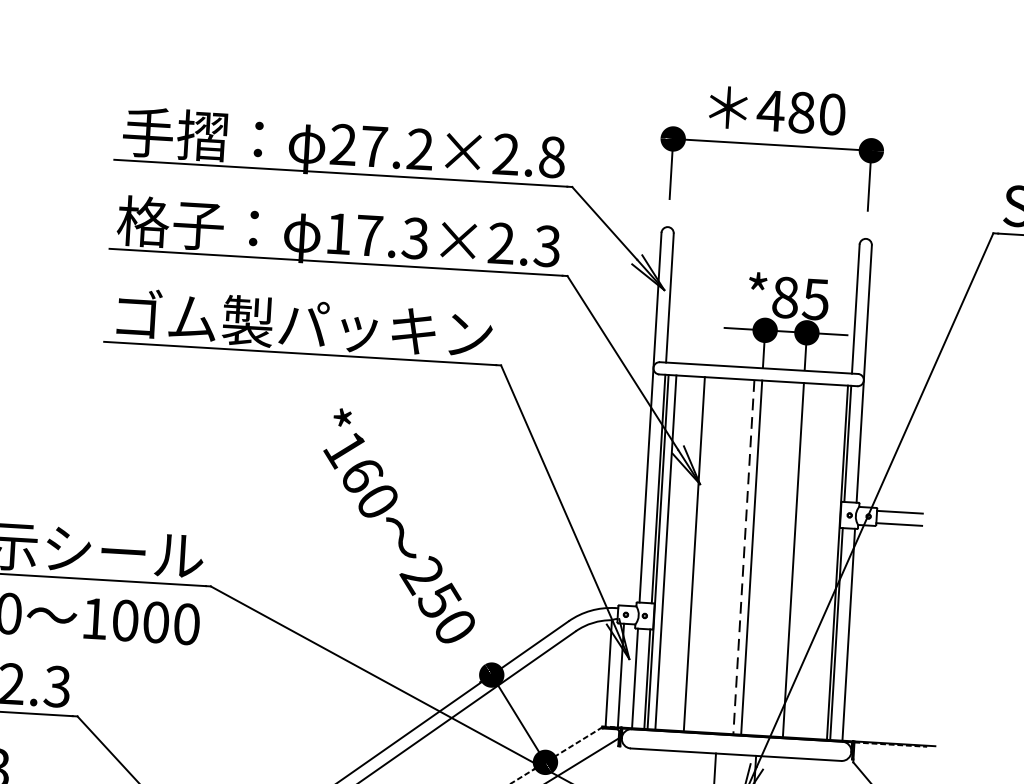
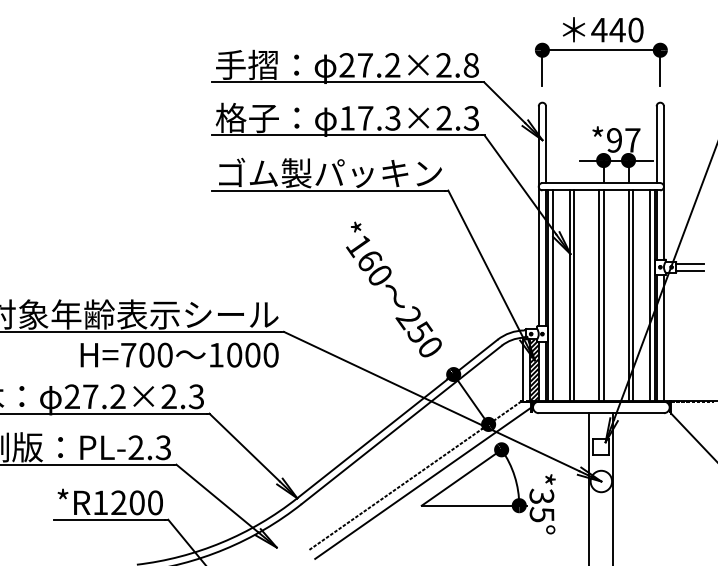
text: (801, 111) -> (617, 29), 480 -> 440
text: (800, 298) -> (623, 140), *85 -> *97
line: (702, 554) -> (574, 295), added
line: (744, 558) -> (599, 296), dashed -> solid
line: (801, 560) -> (633, 295), added
line: (830, 561) -> (650, 295), added
hatch: (627, 676) -> (534, 370), added

